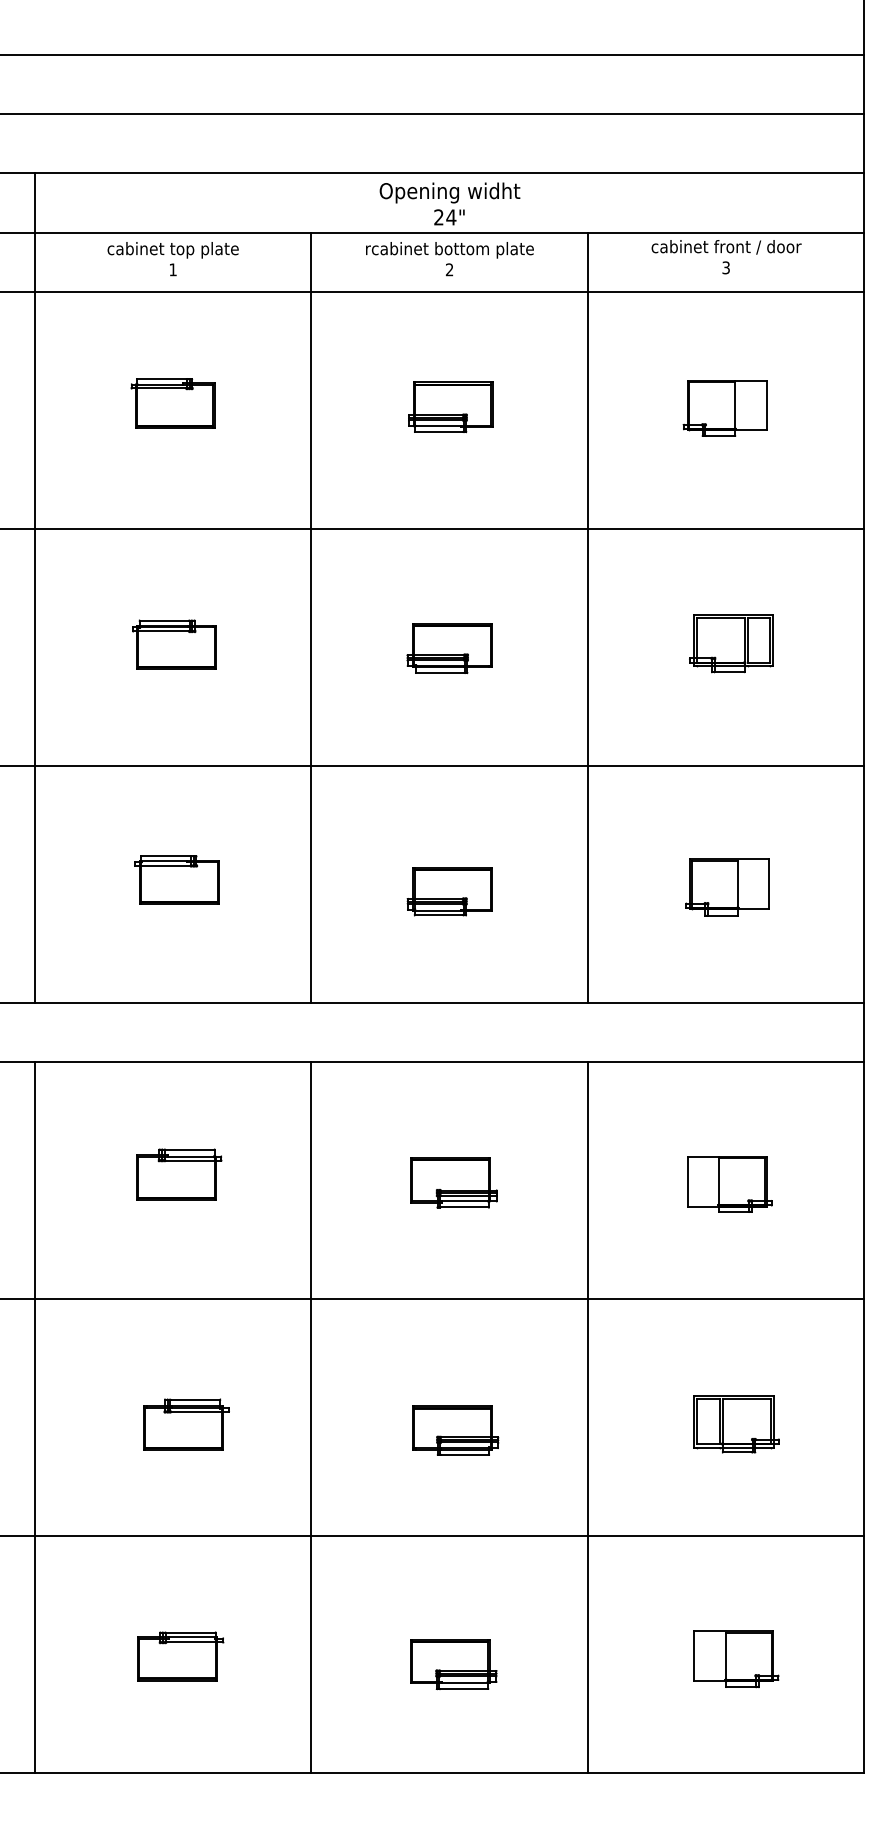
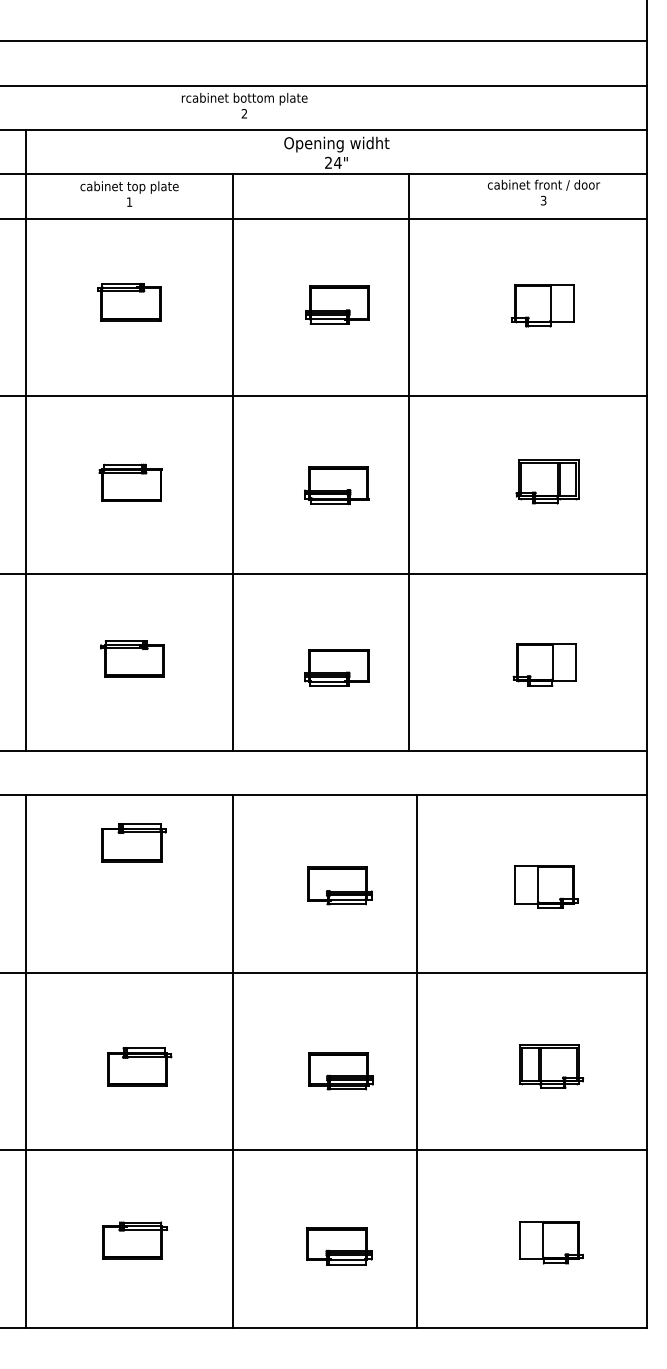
text: (449, 259) -> (244, 106), moved
line: (587, 617) -> (408, 462), moved
part: (179, 1174) -> (134, 842), moved
line: (587, 1417) -> (416, 1061), moved

